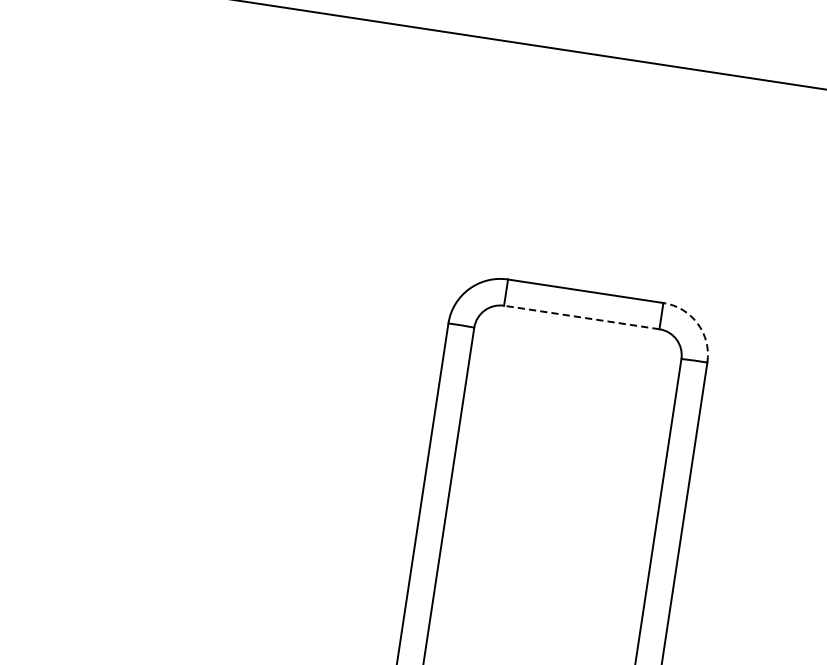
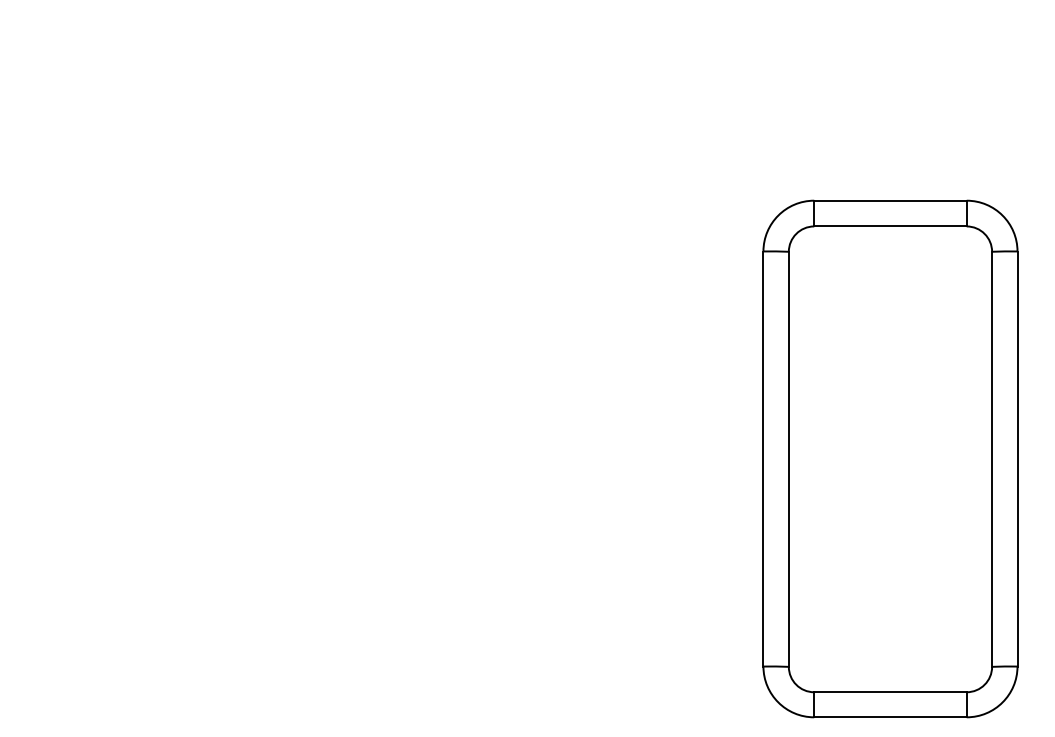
line: (580, 317) -> (889, 226), dashed -> solid
arc: (697, 323) -> (1002, 215), dashed -> solid

